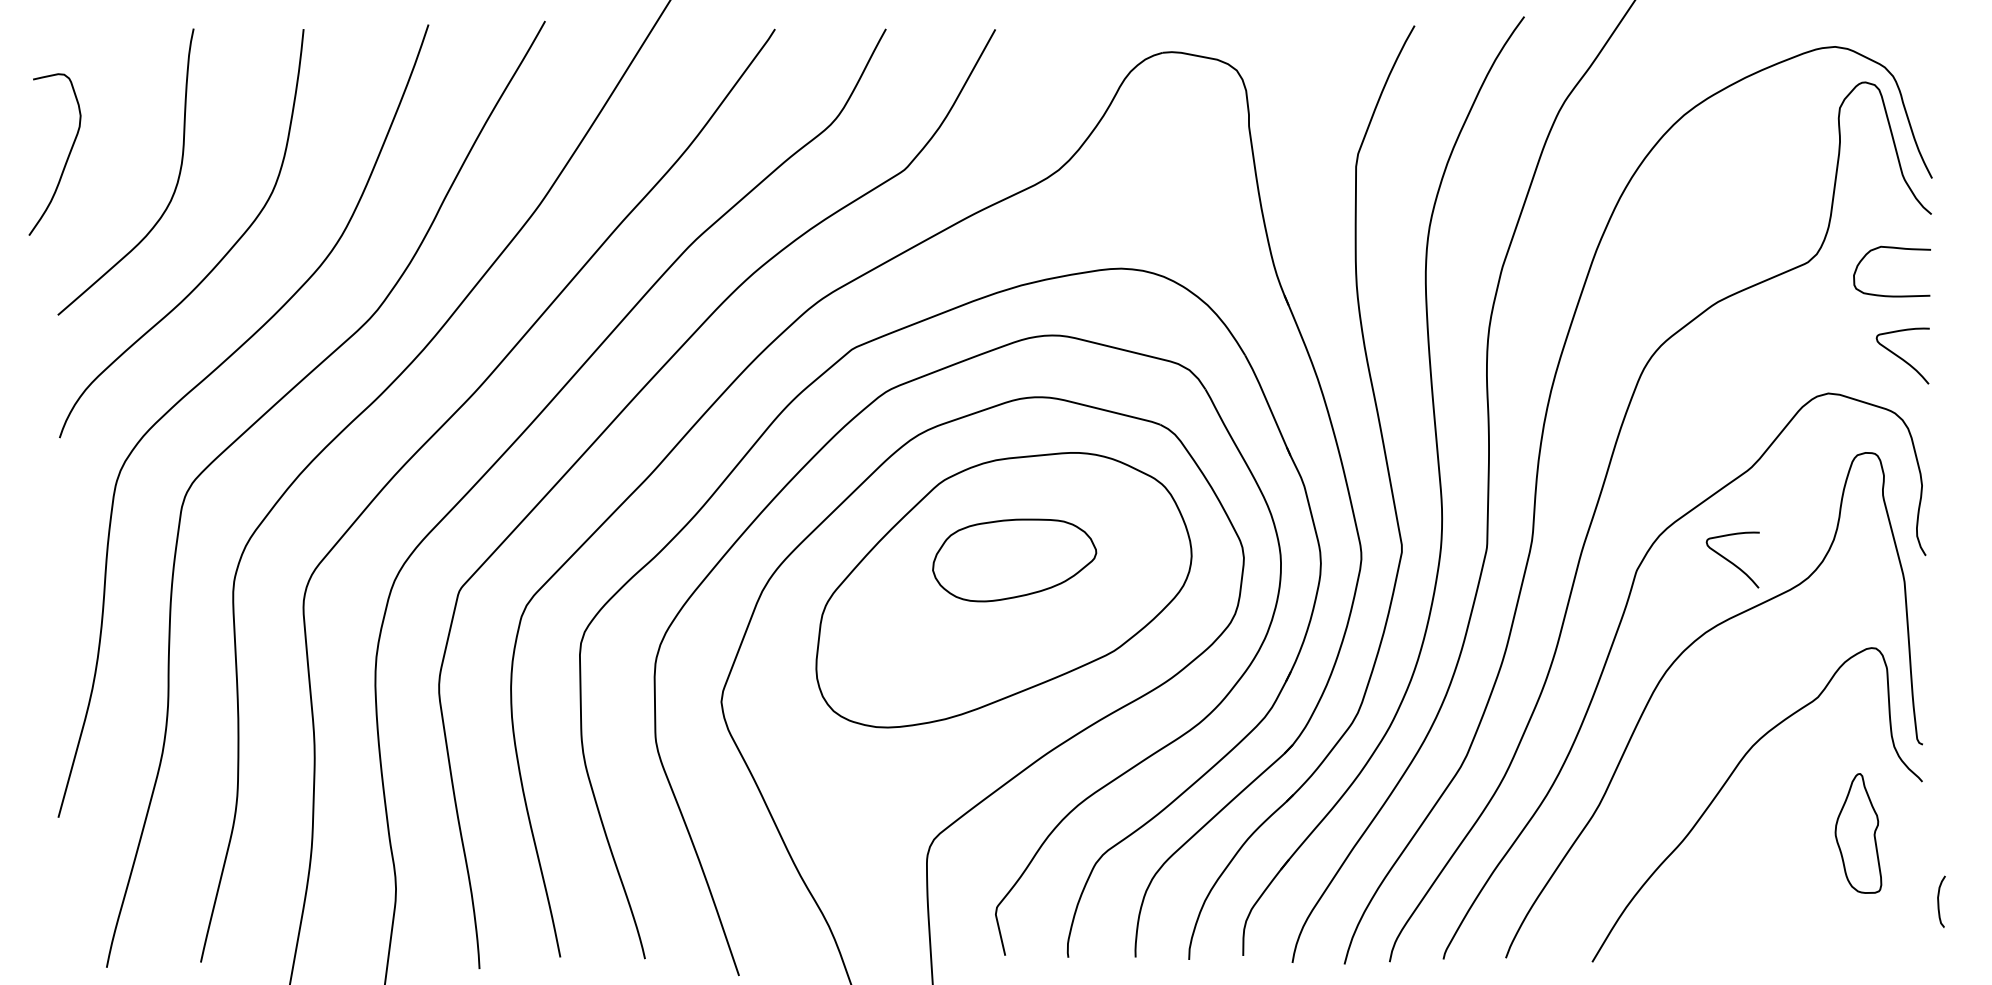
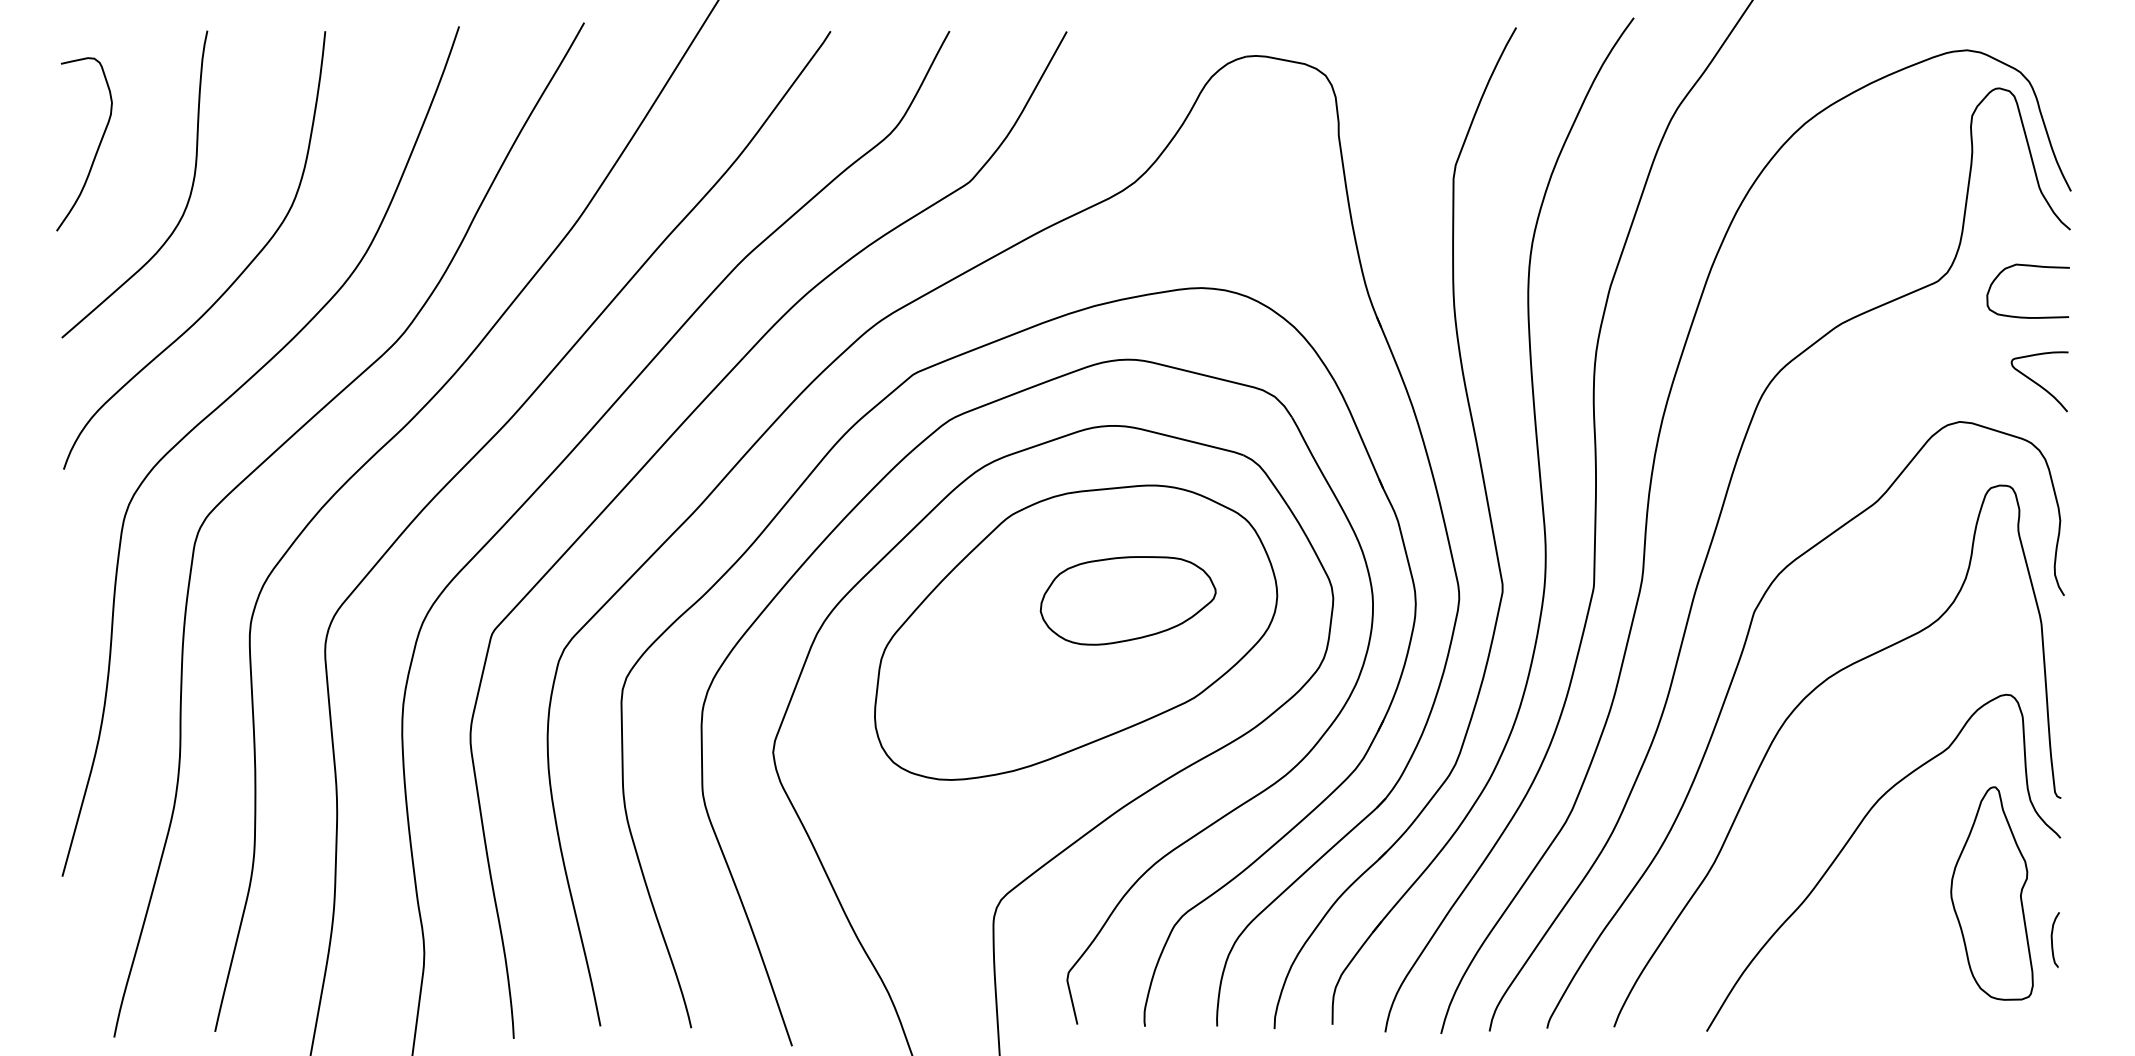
curve: (66, 159) -> (96, 149), moved
part: (1014, 560) -> (1128, 600), moved
curve: (1730, 560) -> (1854, 600), removed
part: (1858, 833) -> (1992, 893), size x1.67
curve: (1939, 901) -> (2053, 939), moved

